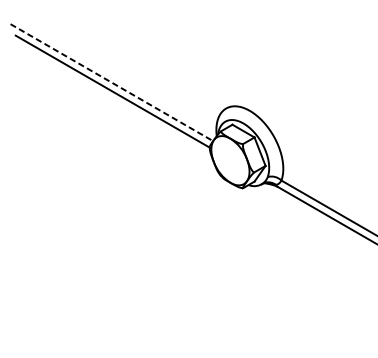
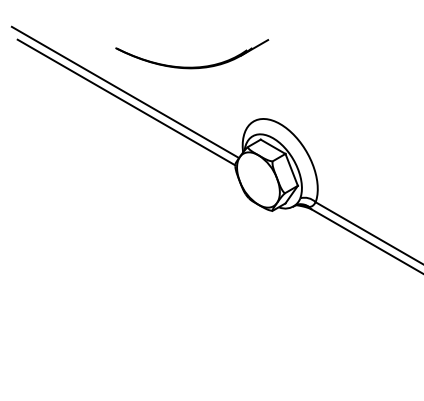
part: (171, 59) -> (192, 66), added
line: (111, 82) -> (125, 92), dashed -> solid

